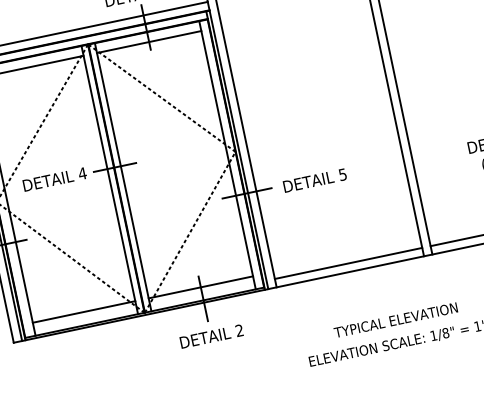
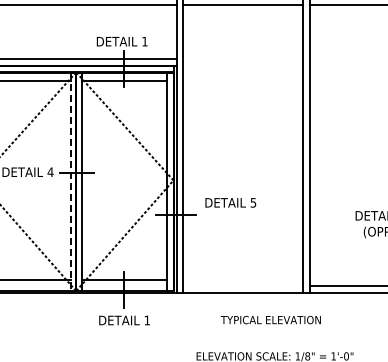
text: (314, 180) -> (230, 202), moved
line: (109, 181) -> (70, 182), solid -> dashed
line: (348, 264) -> (243, 286), removed
text: (395, 319) -> (270, 319), moved
text: (238, 330) -> (146, 320), 2 -> 1

